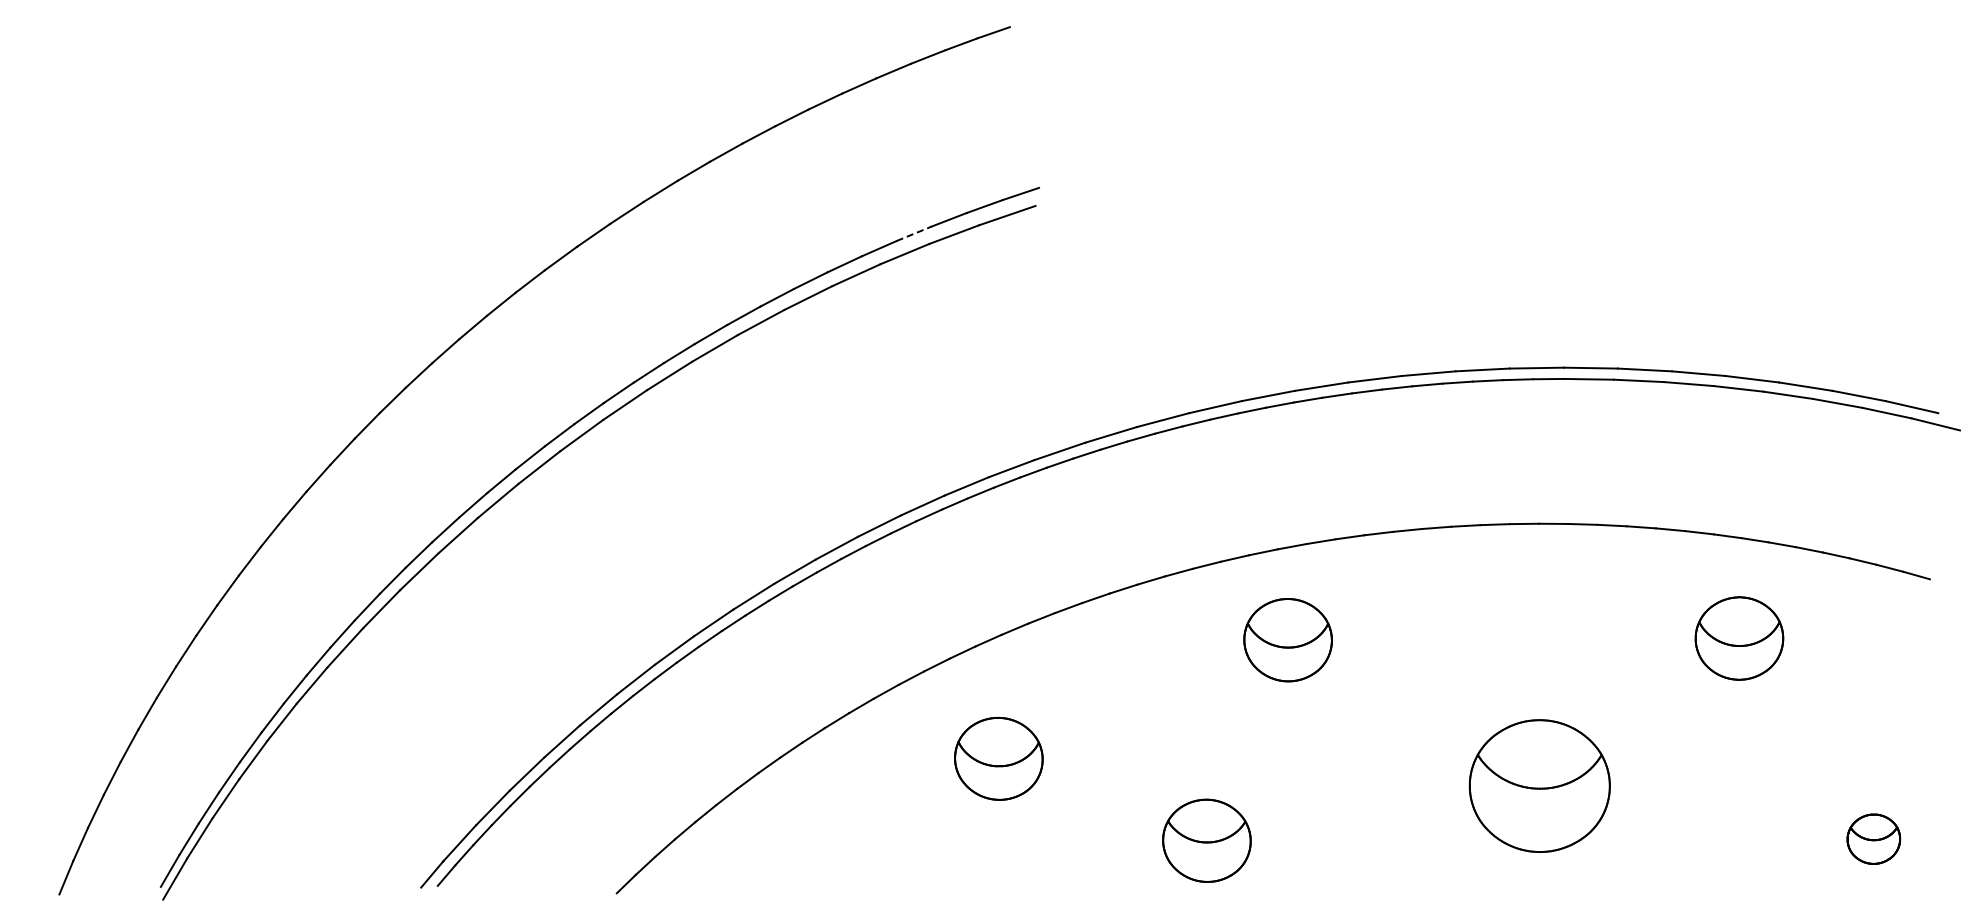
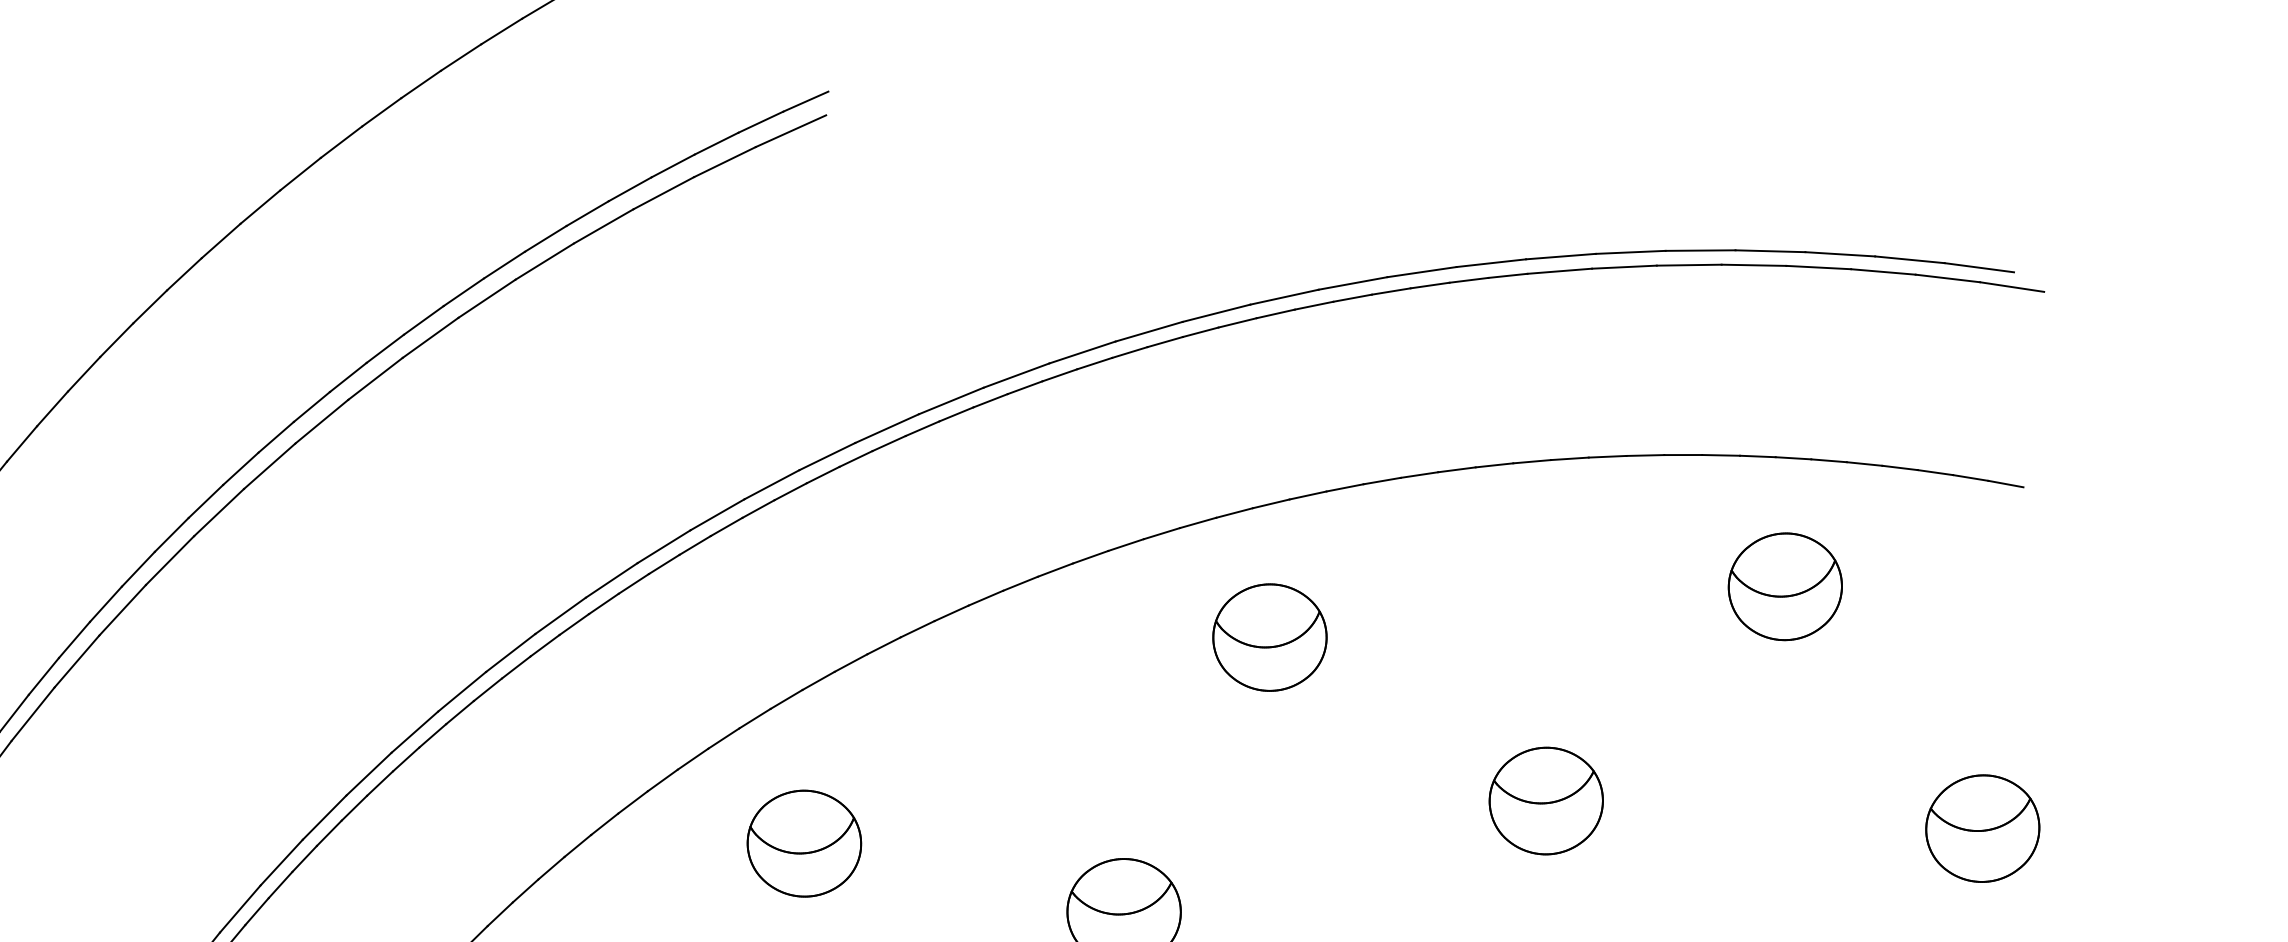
line: (914, 233) -> (673, 165), dashed -> solid
part: (1287, 640) -> (1269, 638), moved
part: (998, 758) -> (803, 843), moved
part: (1539, 785) -> (1545, 800), size x0.62
part: (1873, 839) -> (1982, 829), size x1.67

